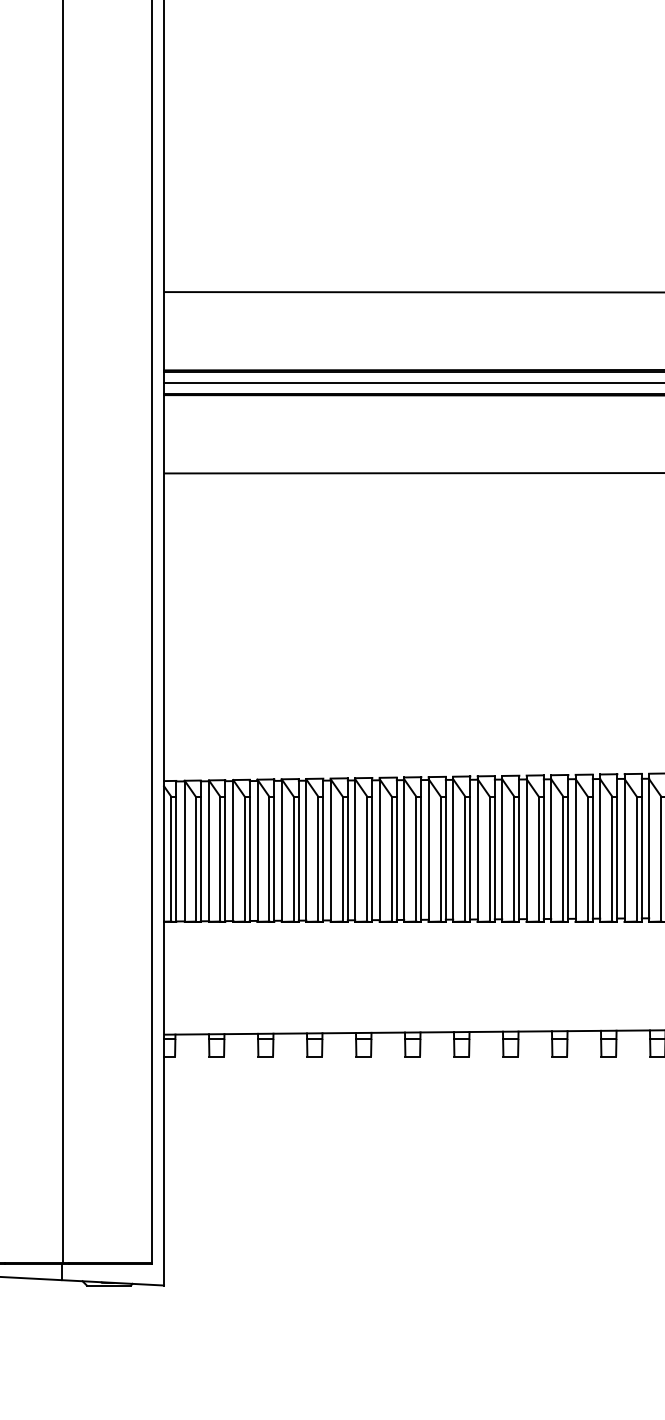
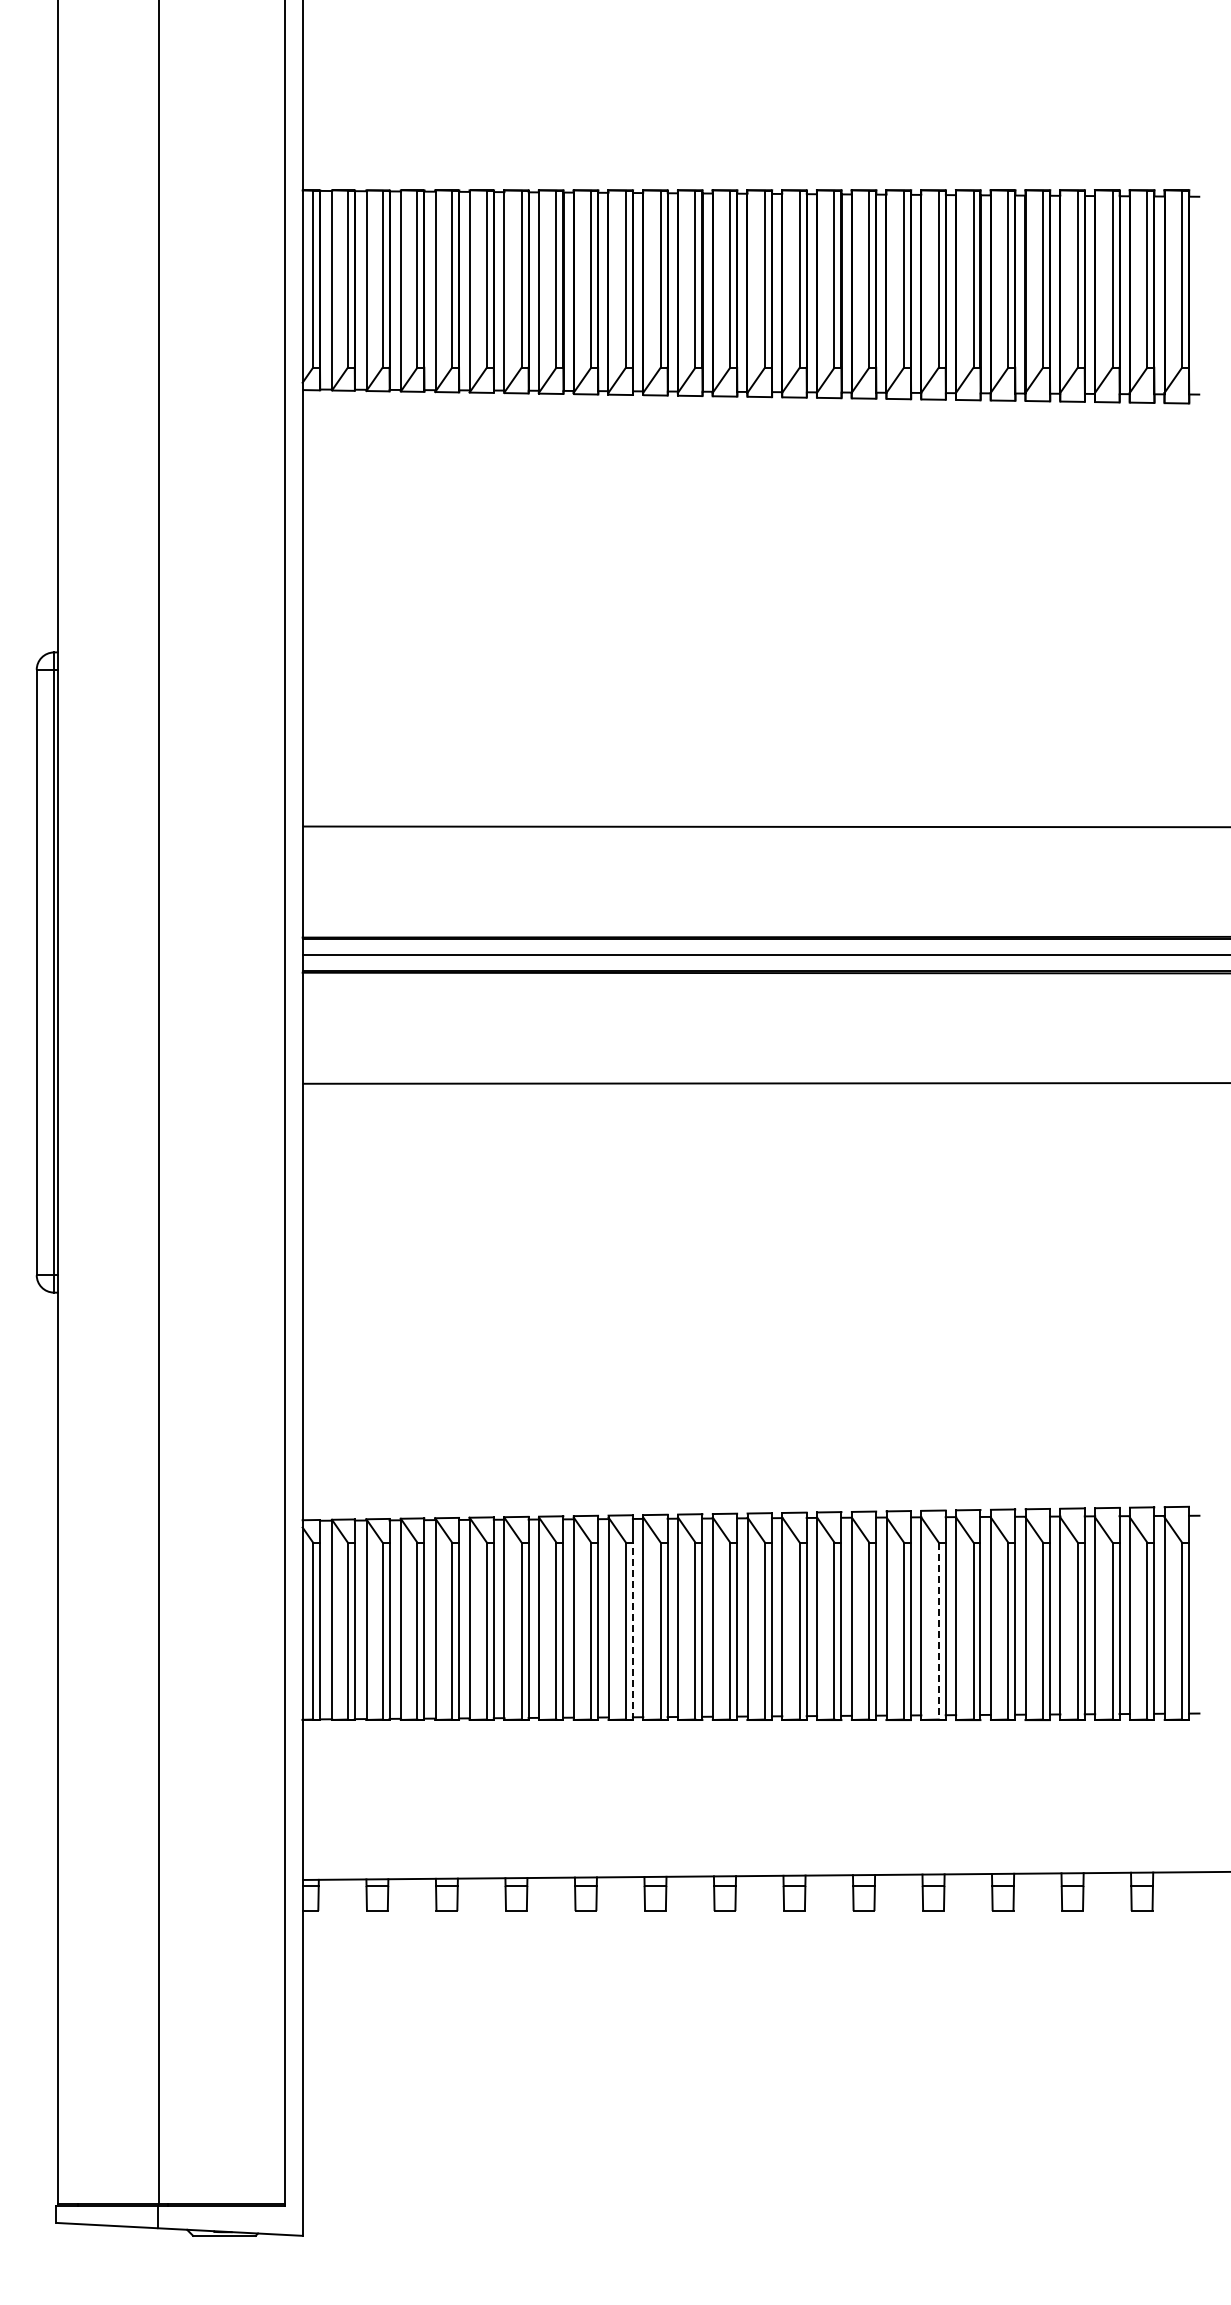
line: (396, 858) -> (632, 1630), solid -> dashed
line: (612, 859) -> (938, 1631), solid -> dashed

